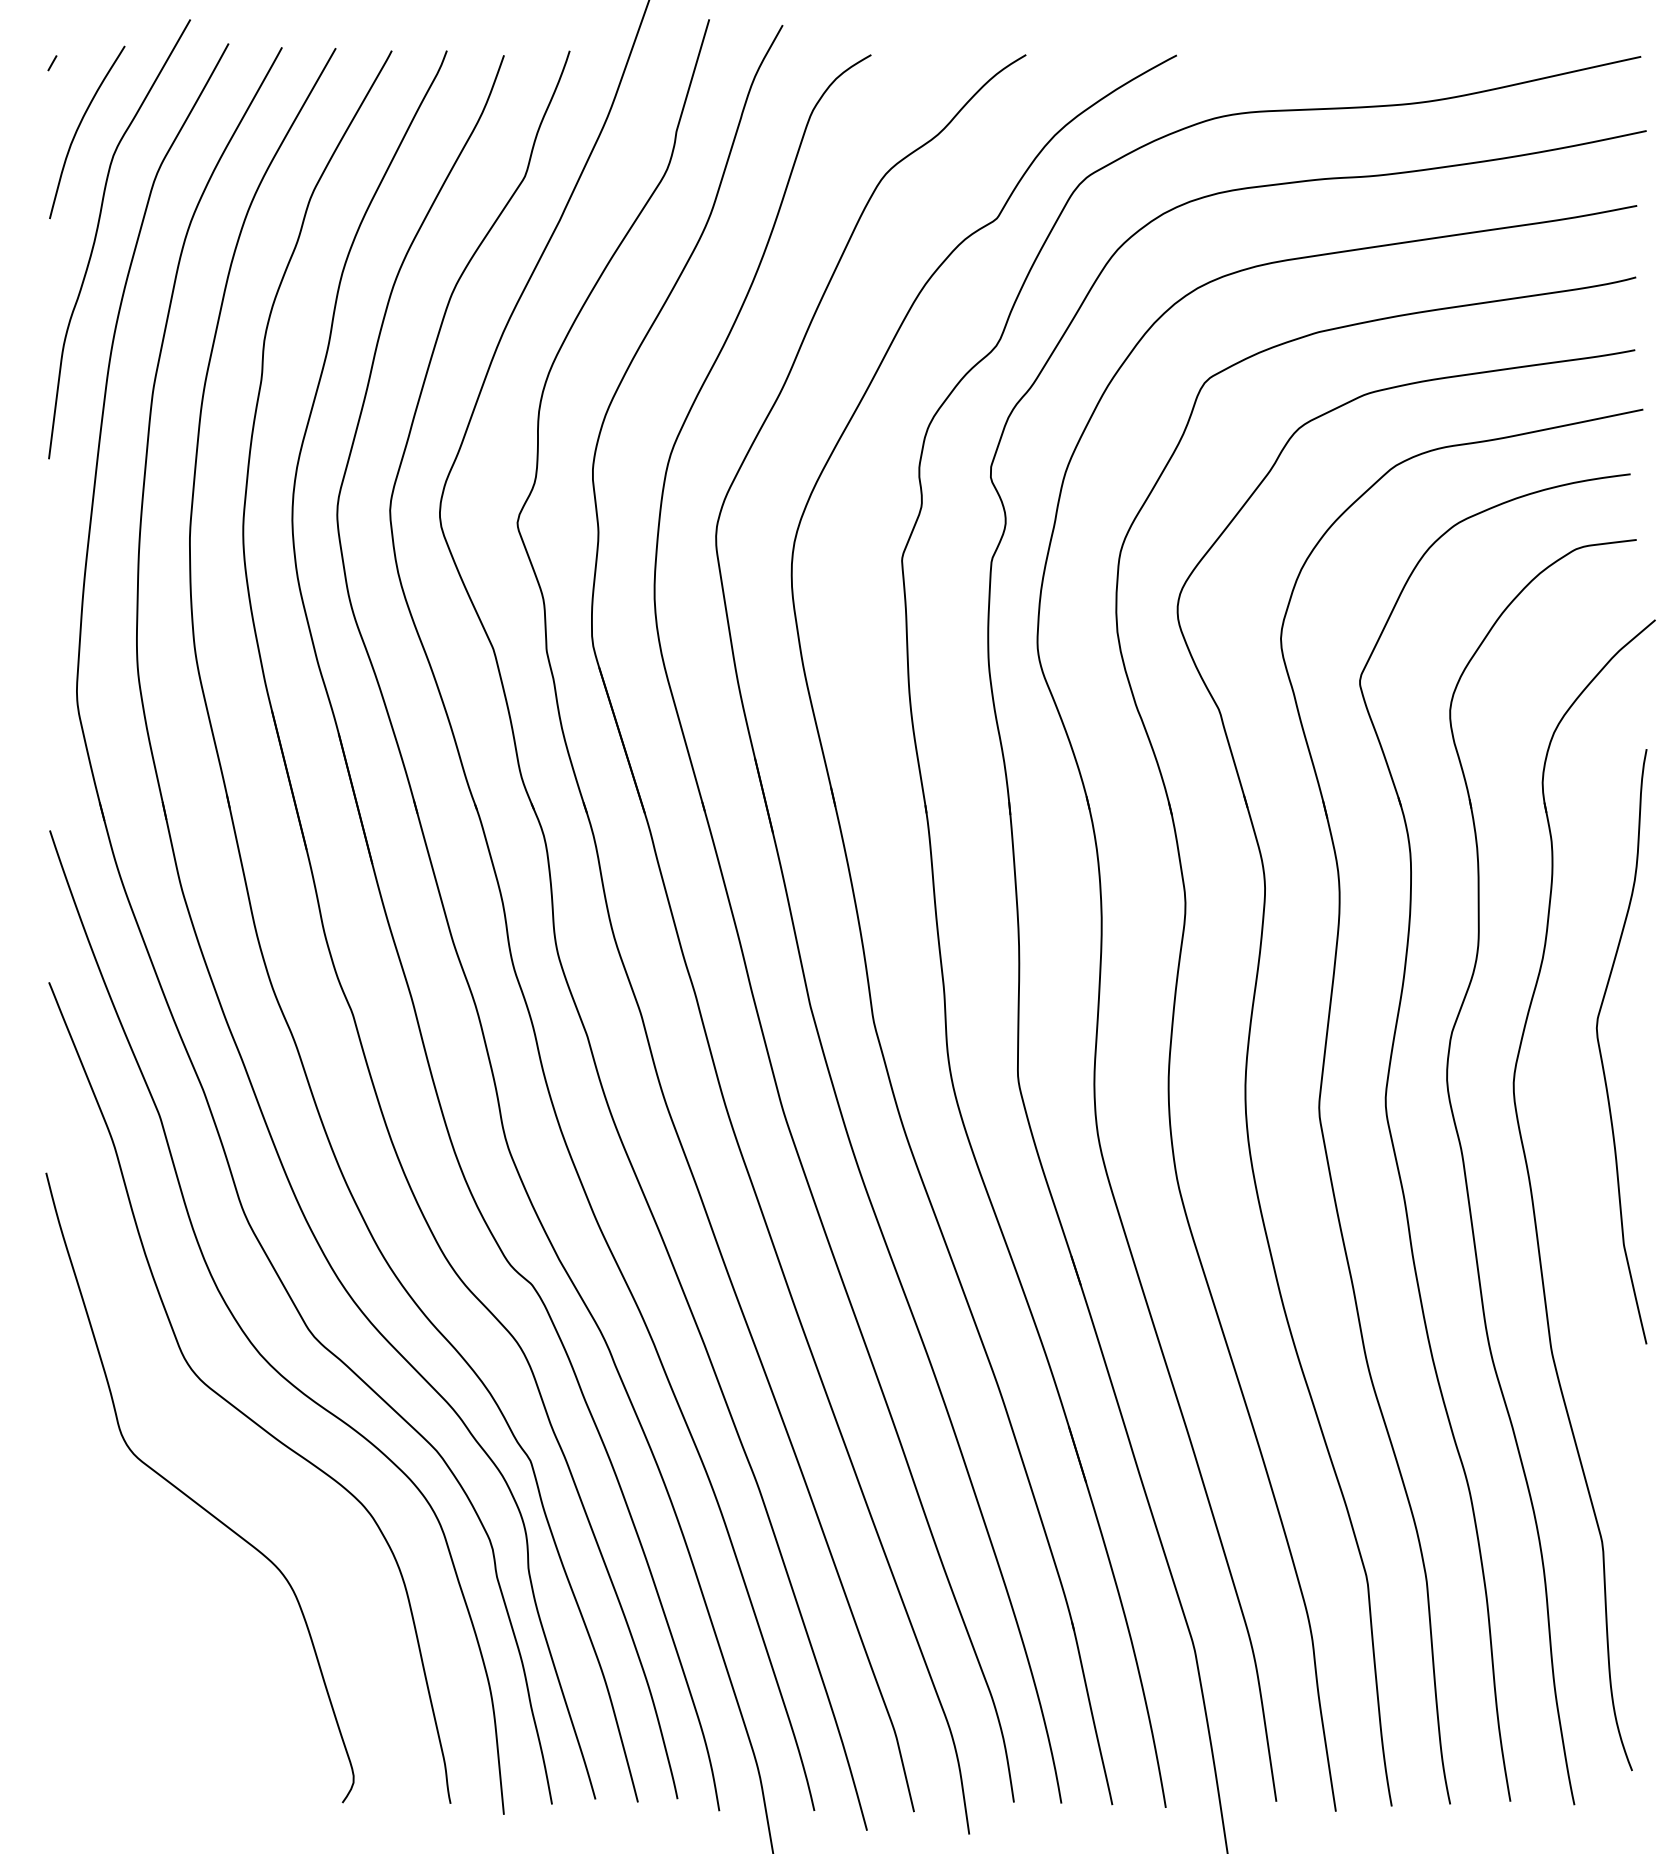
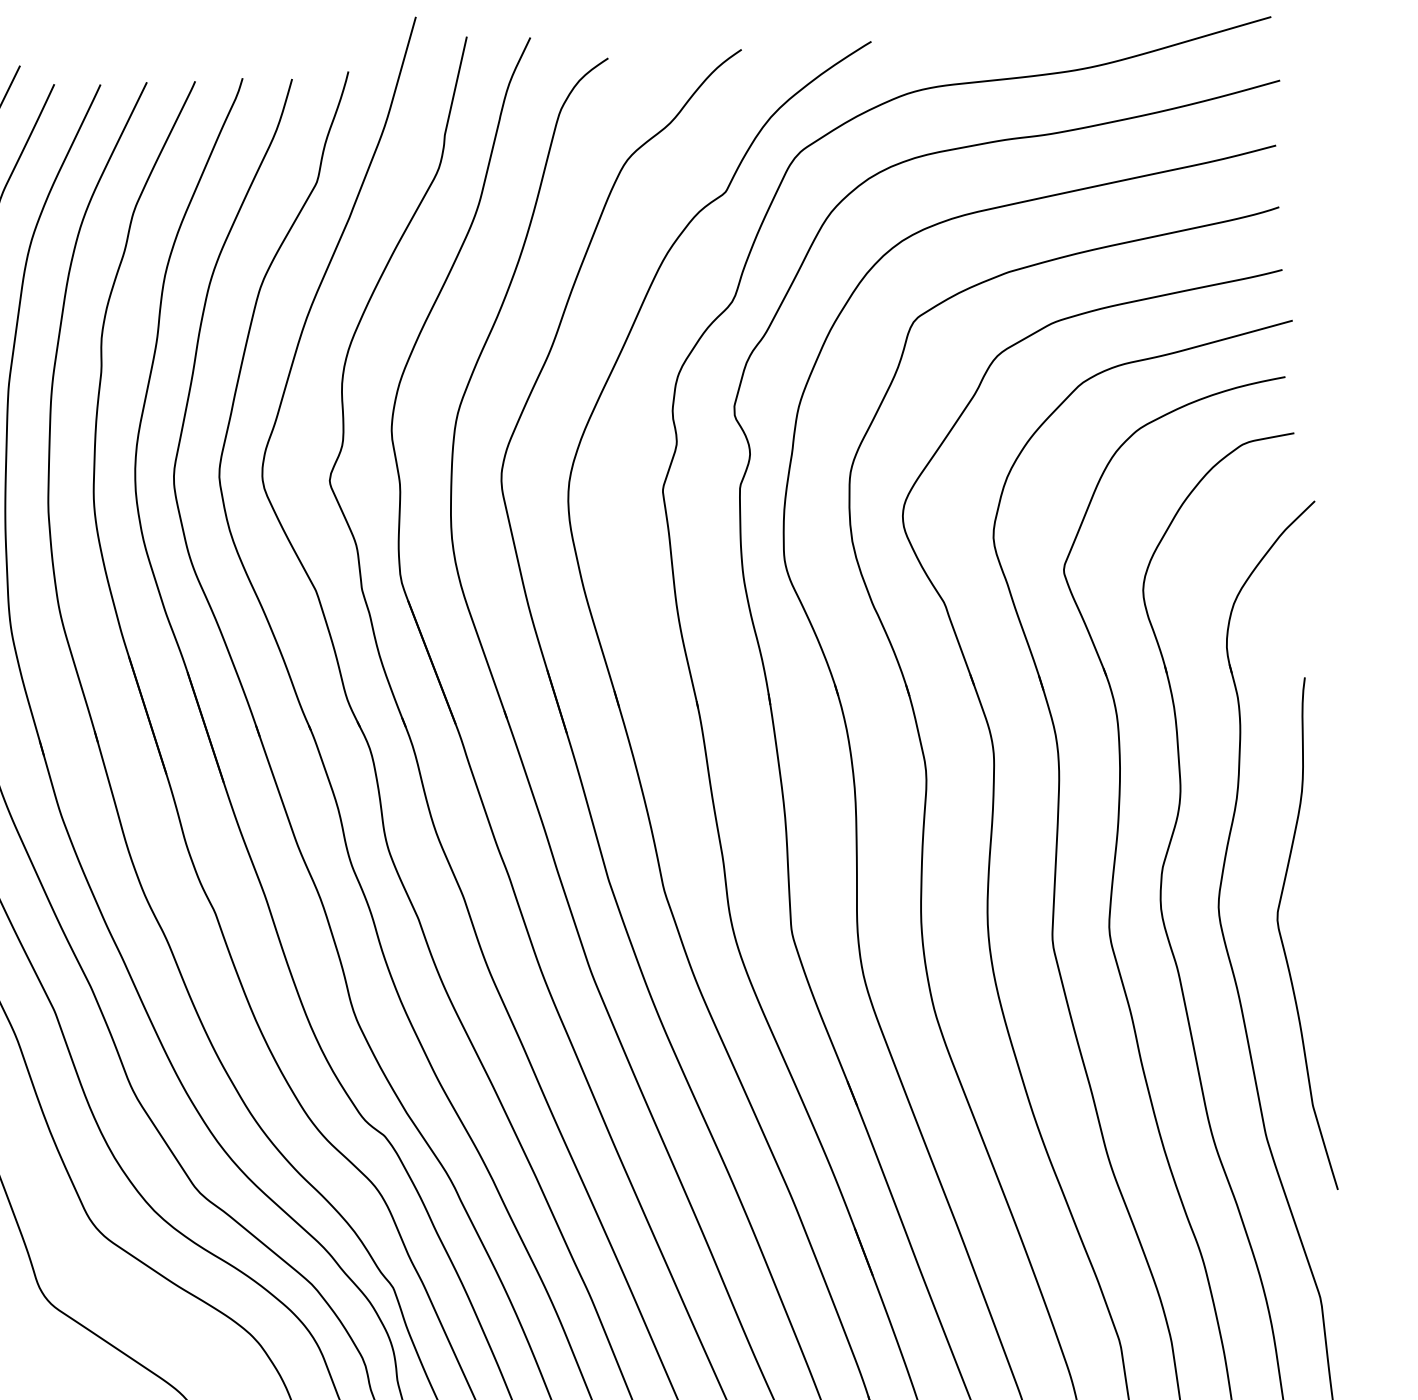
curve: (1601, 1052) -> (1282, 941), moved

